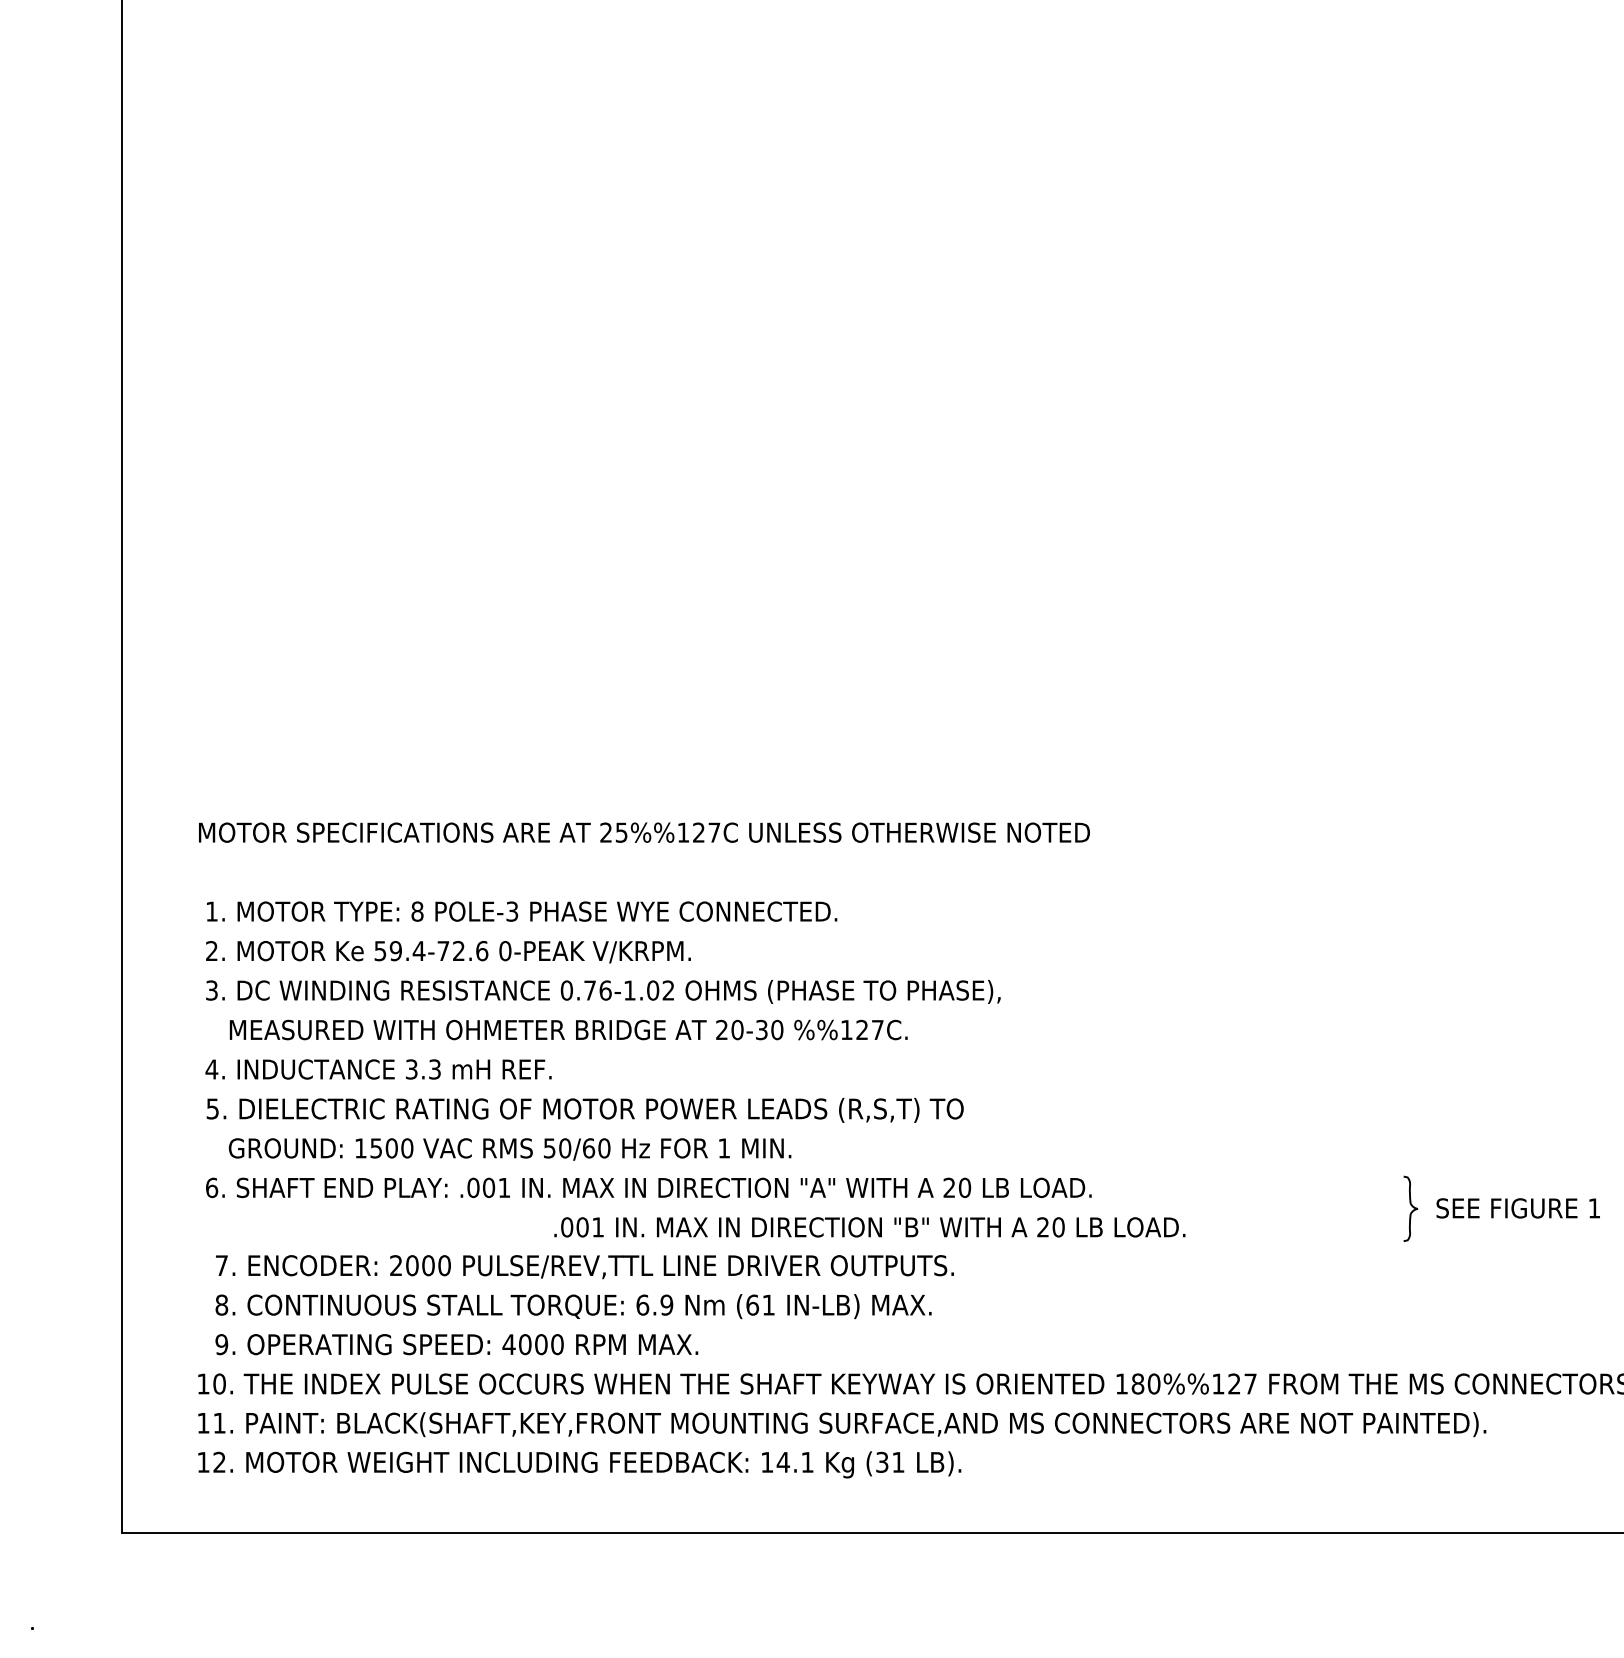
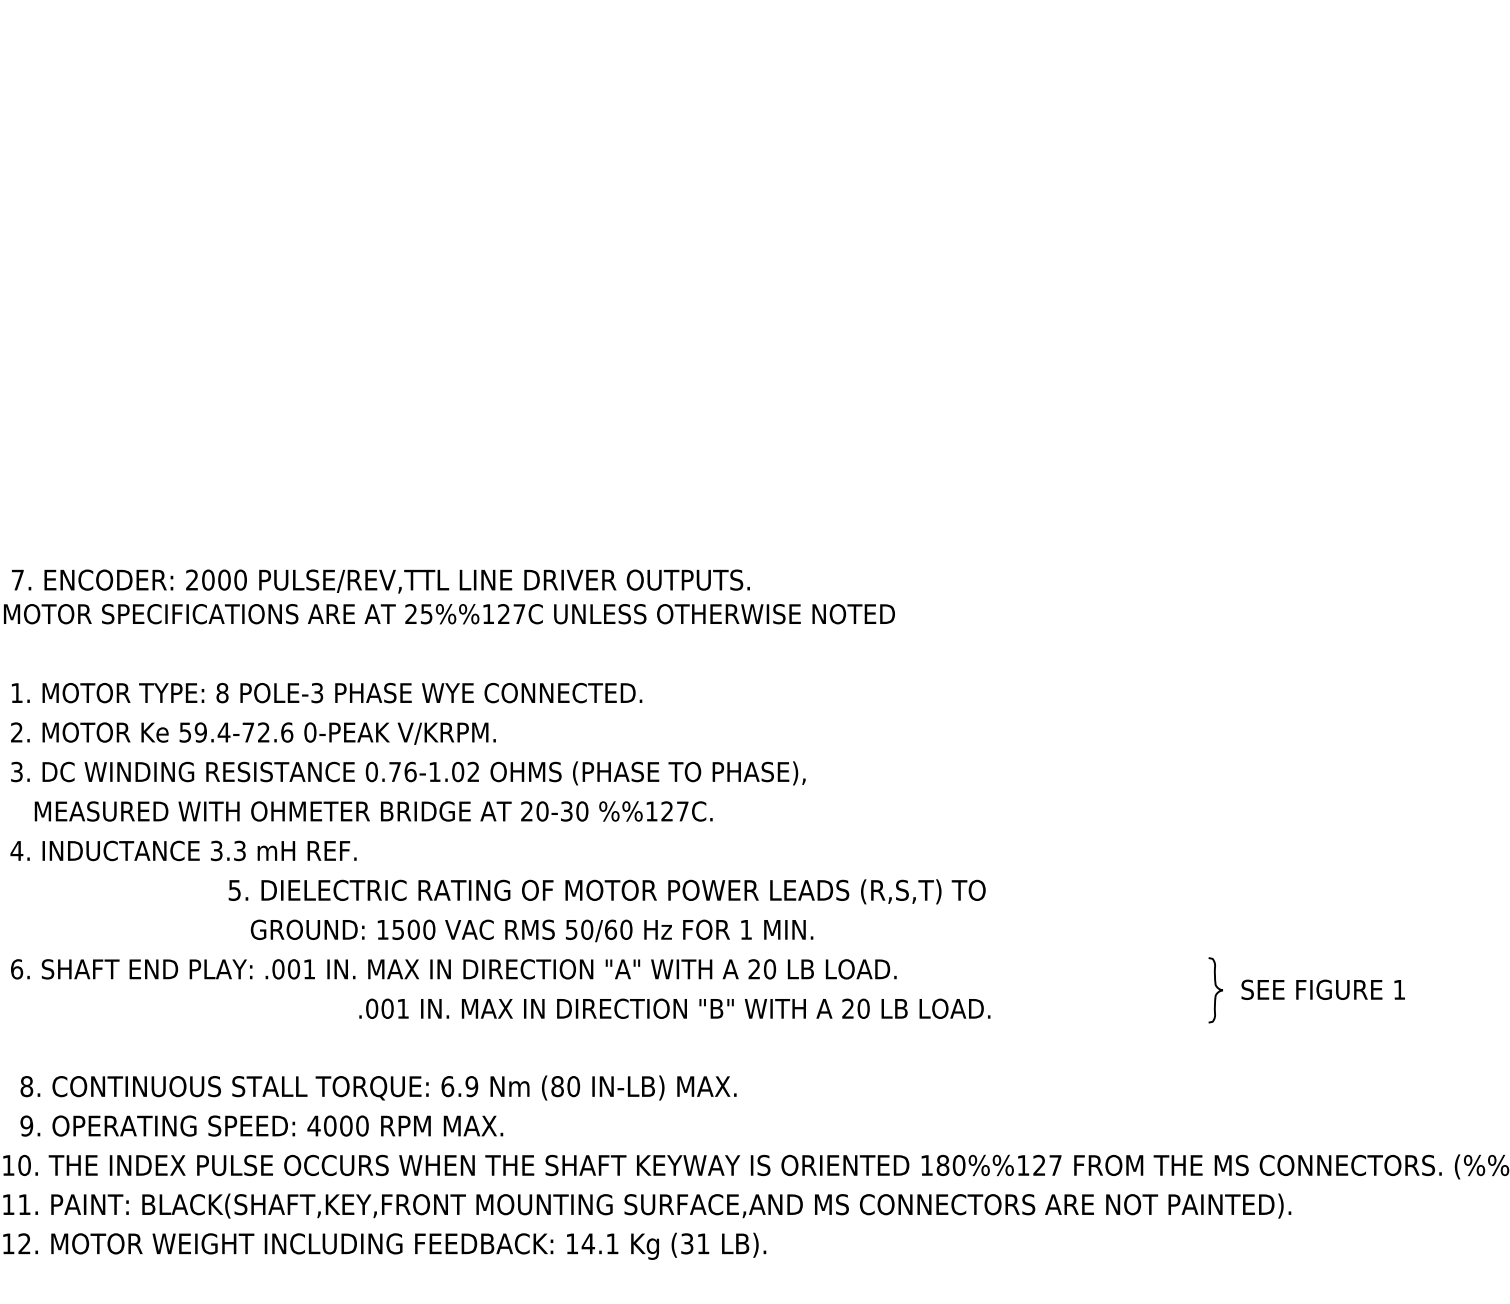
text: (584, 1128) -> (606, 909), moved
text: (584, 1267) -> (380, 581), moved
text: (760, 1304) -> (565, 1085), (61 -> (80

